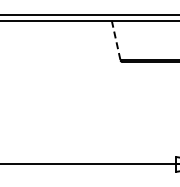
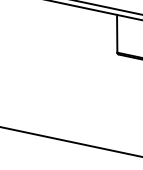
line: (116, 41) -> (117, 34), dashed -> solid

